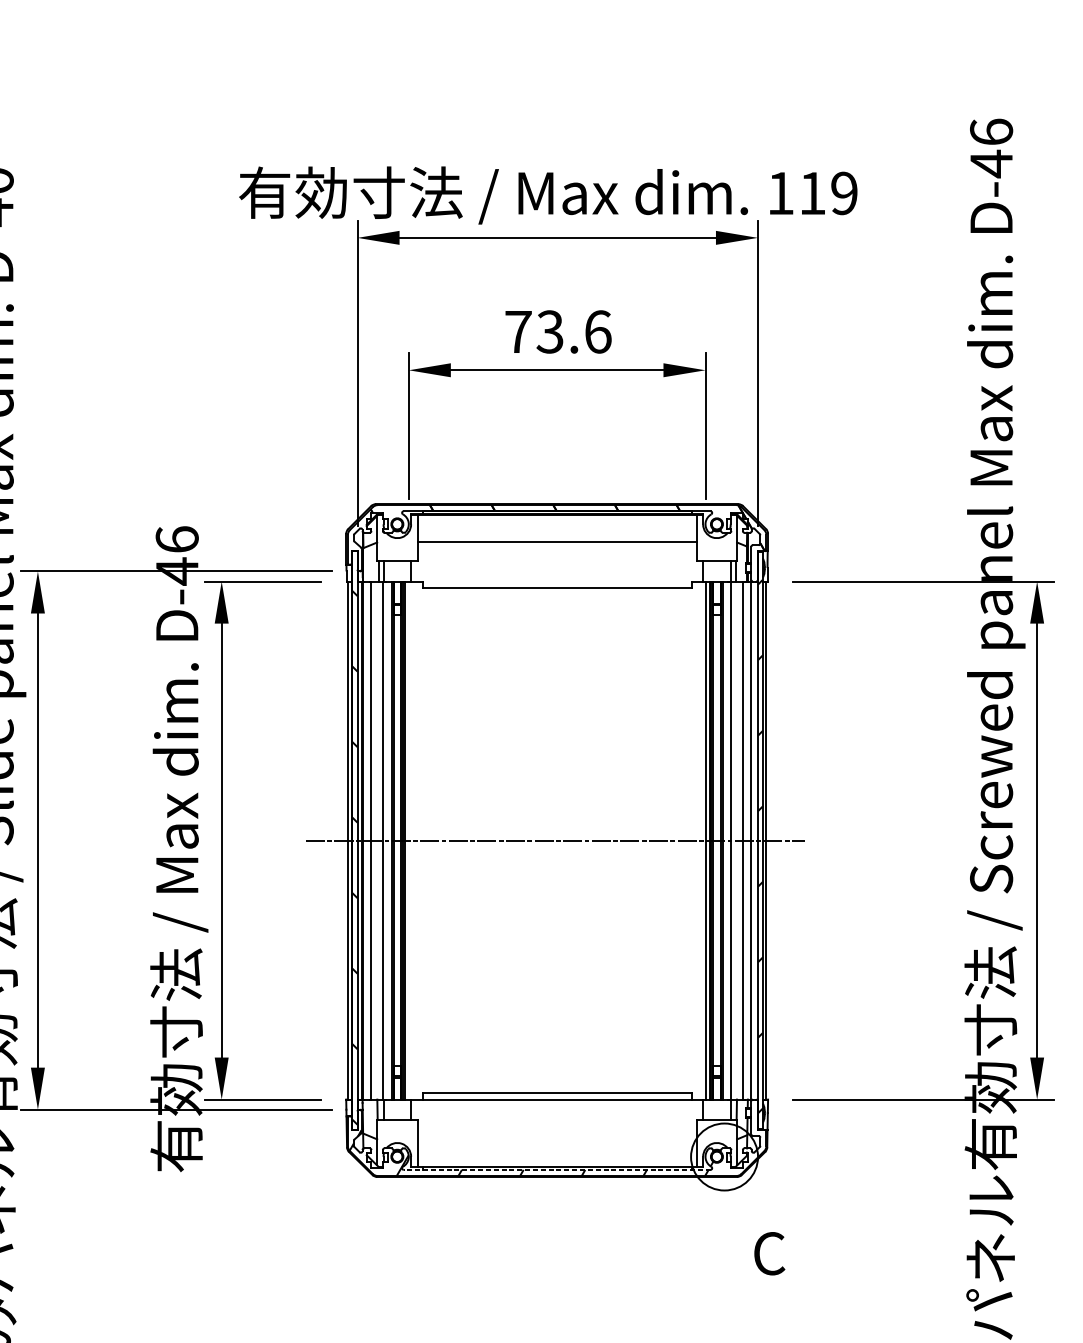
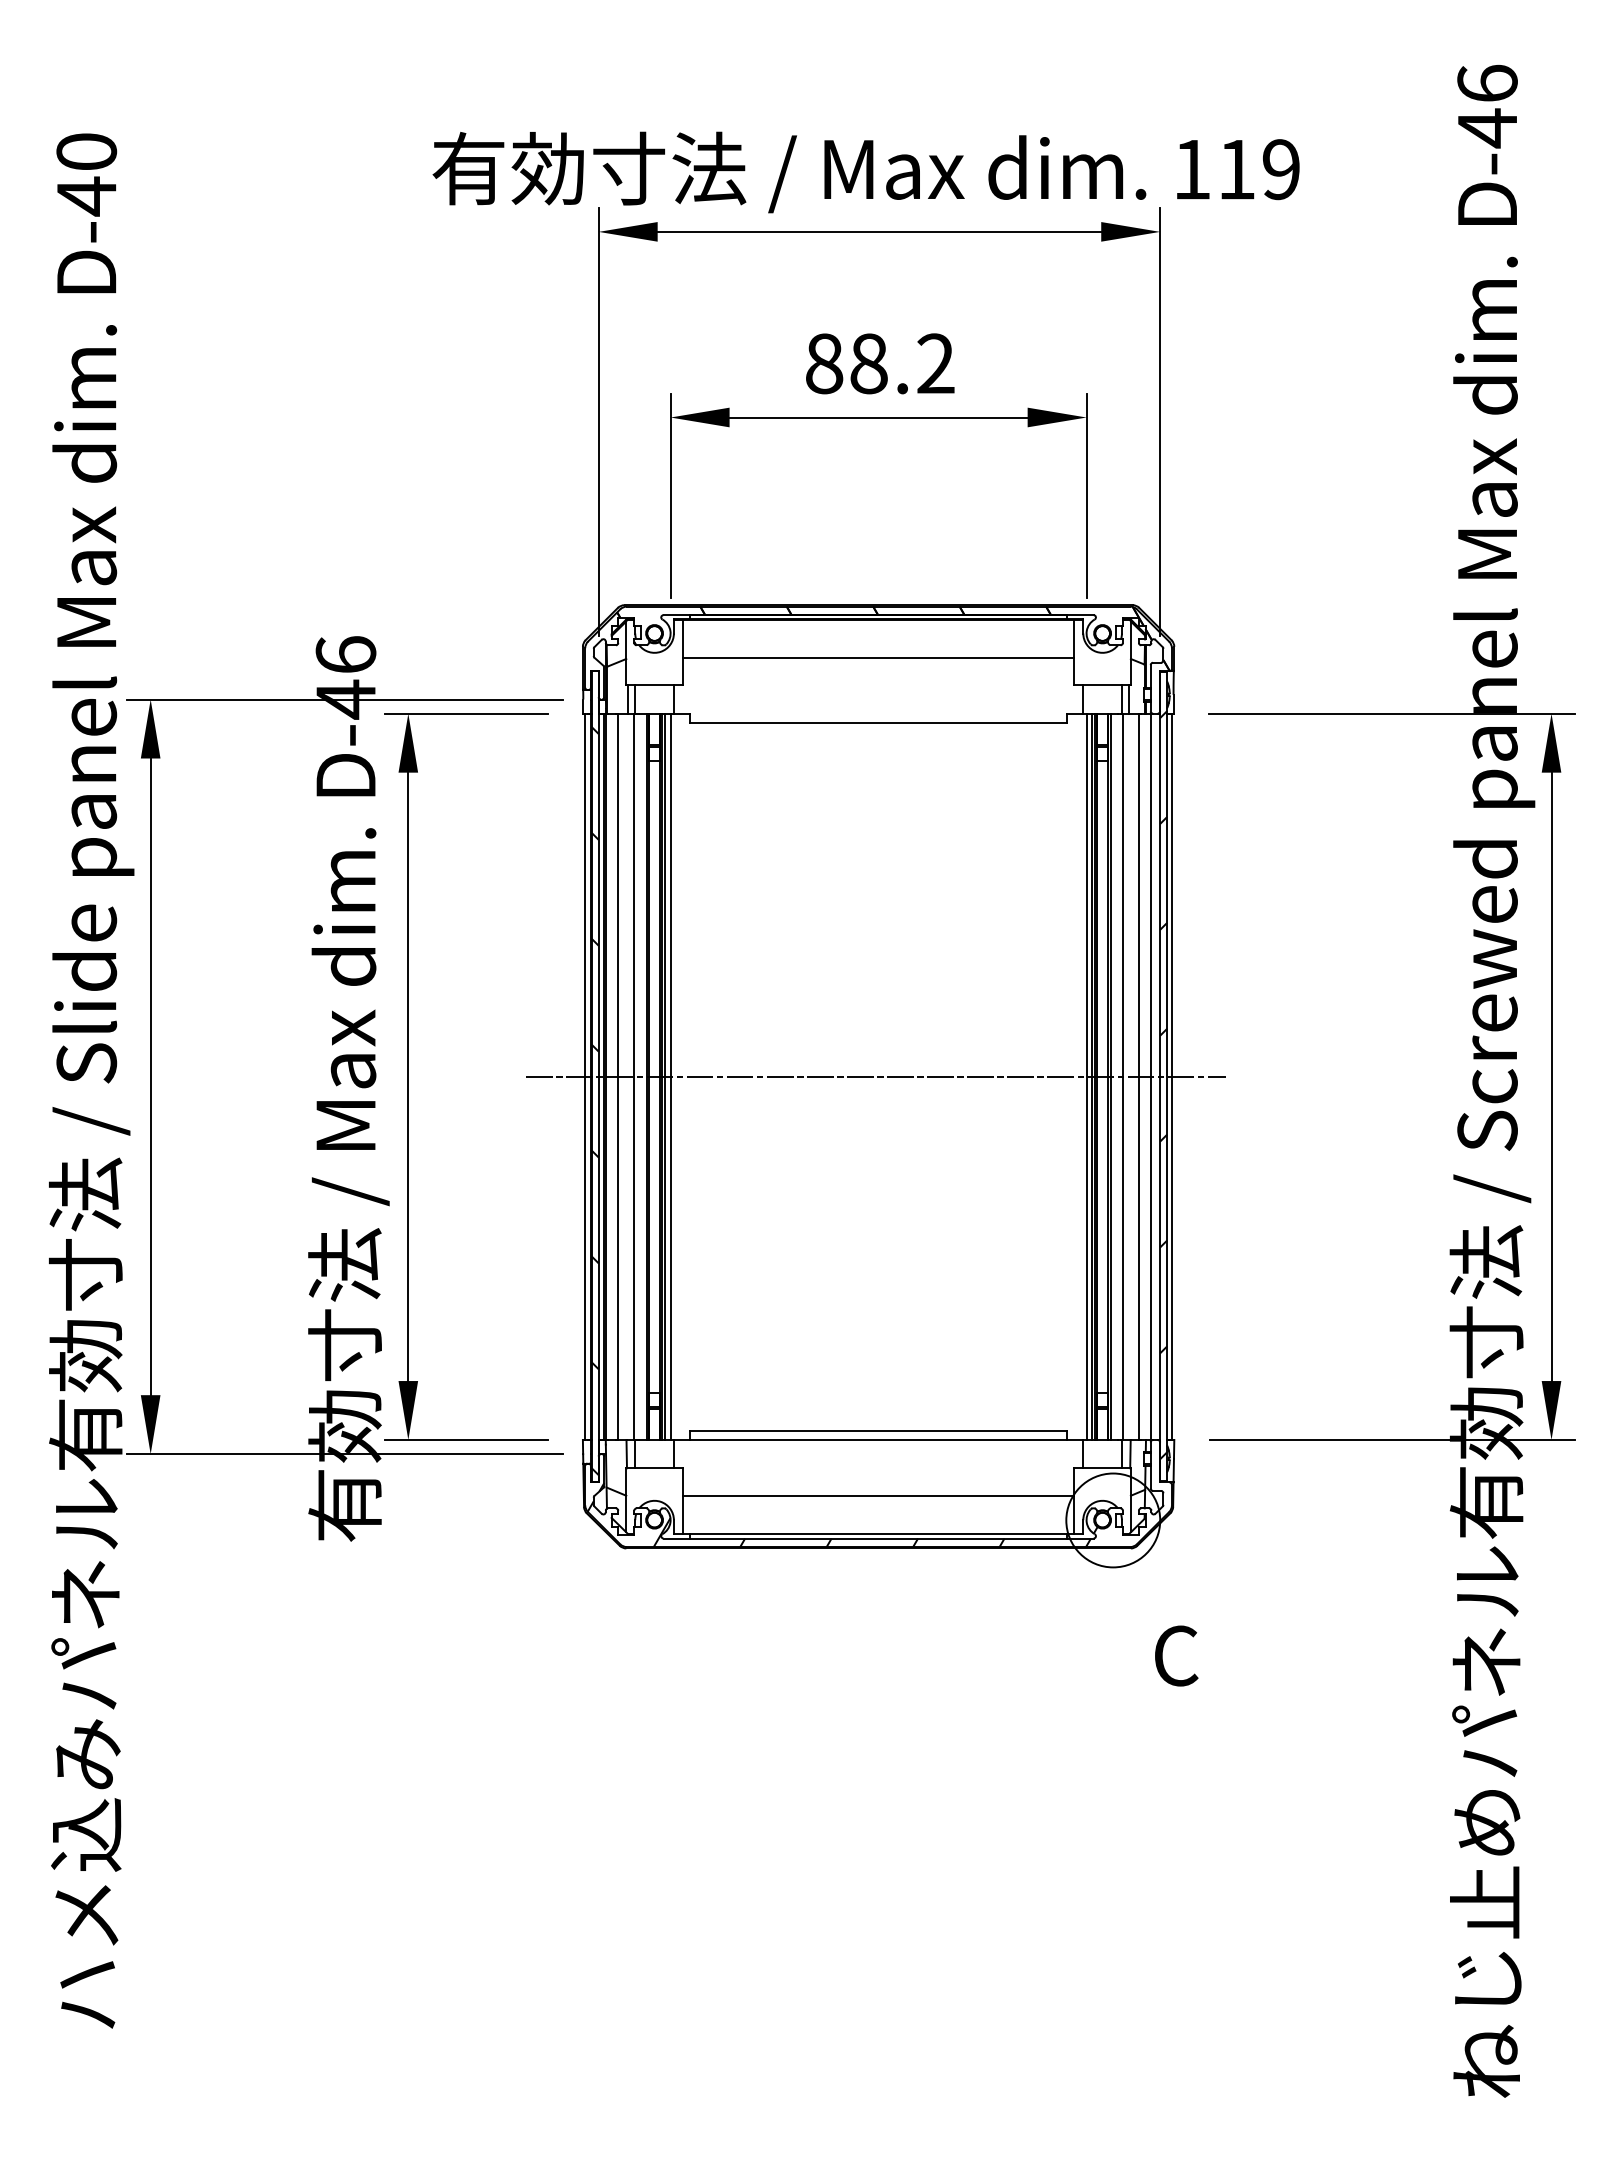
text: (558, 331) -> (880, 363), 73.6 -> 88.2
line: (408, 840) -> (670, 1076), added
line: (557, 1139) -> (878, 1496), added
line: (557, 1169) -> (878, 1538), dashed -> solid

